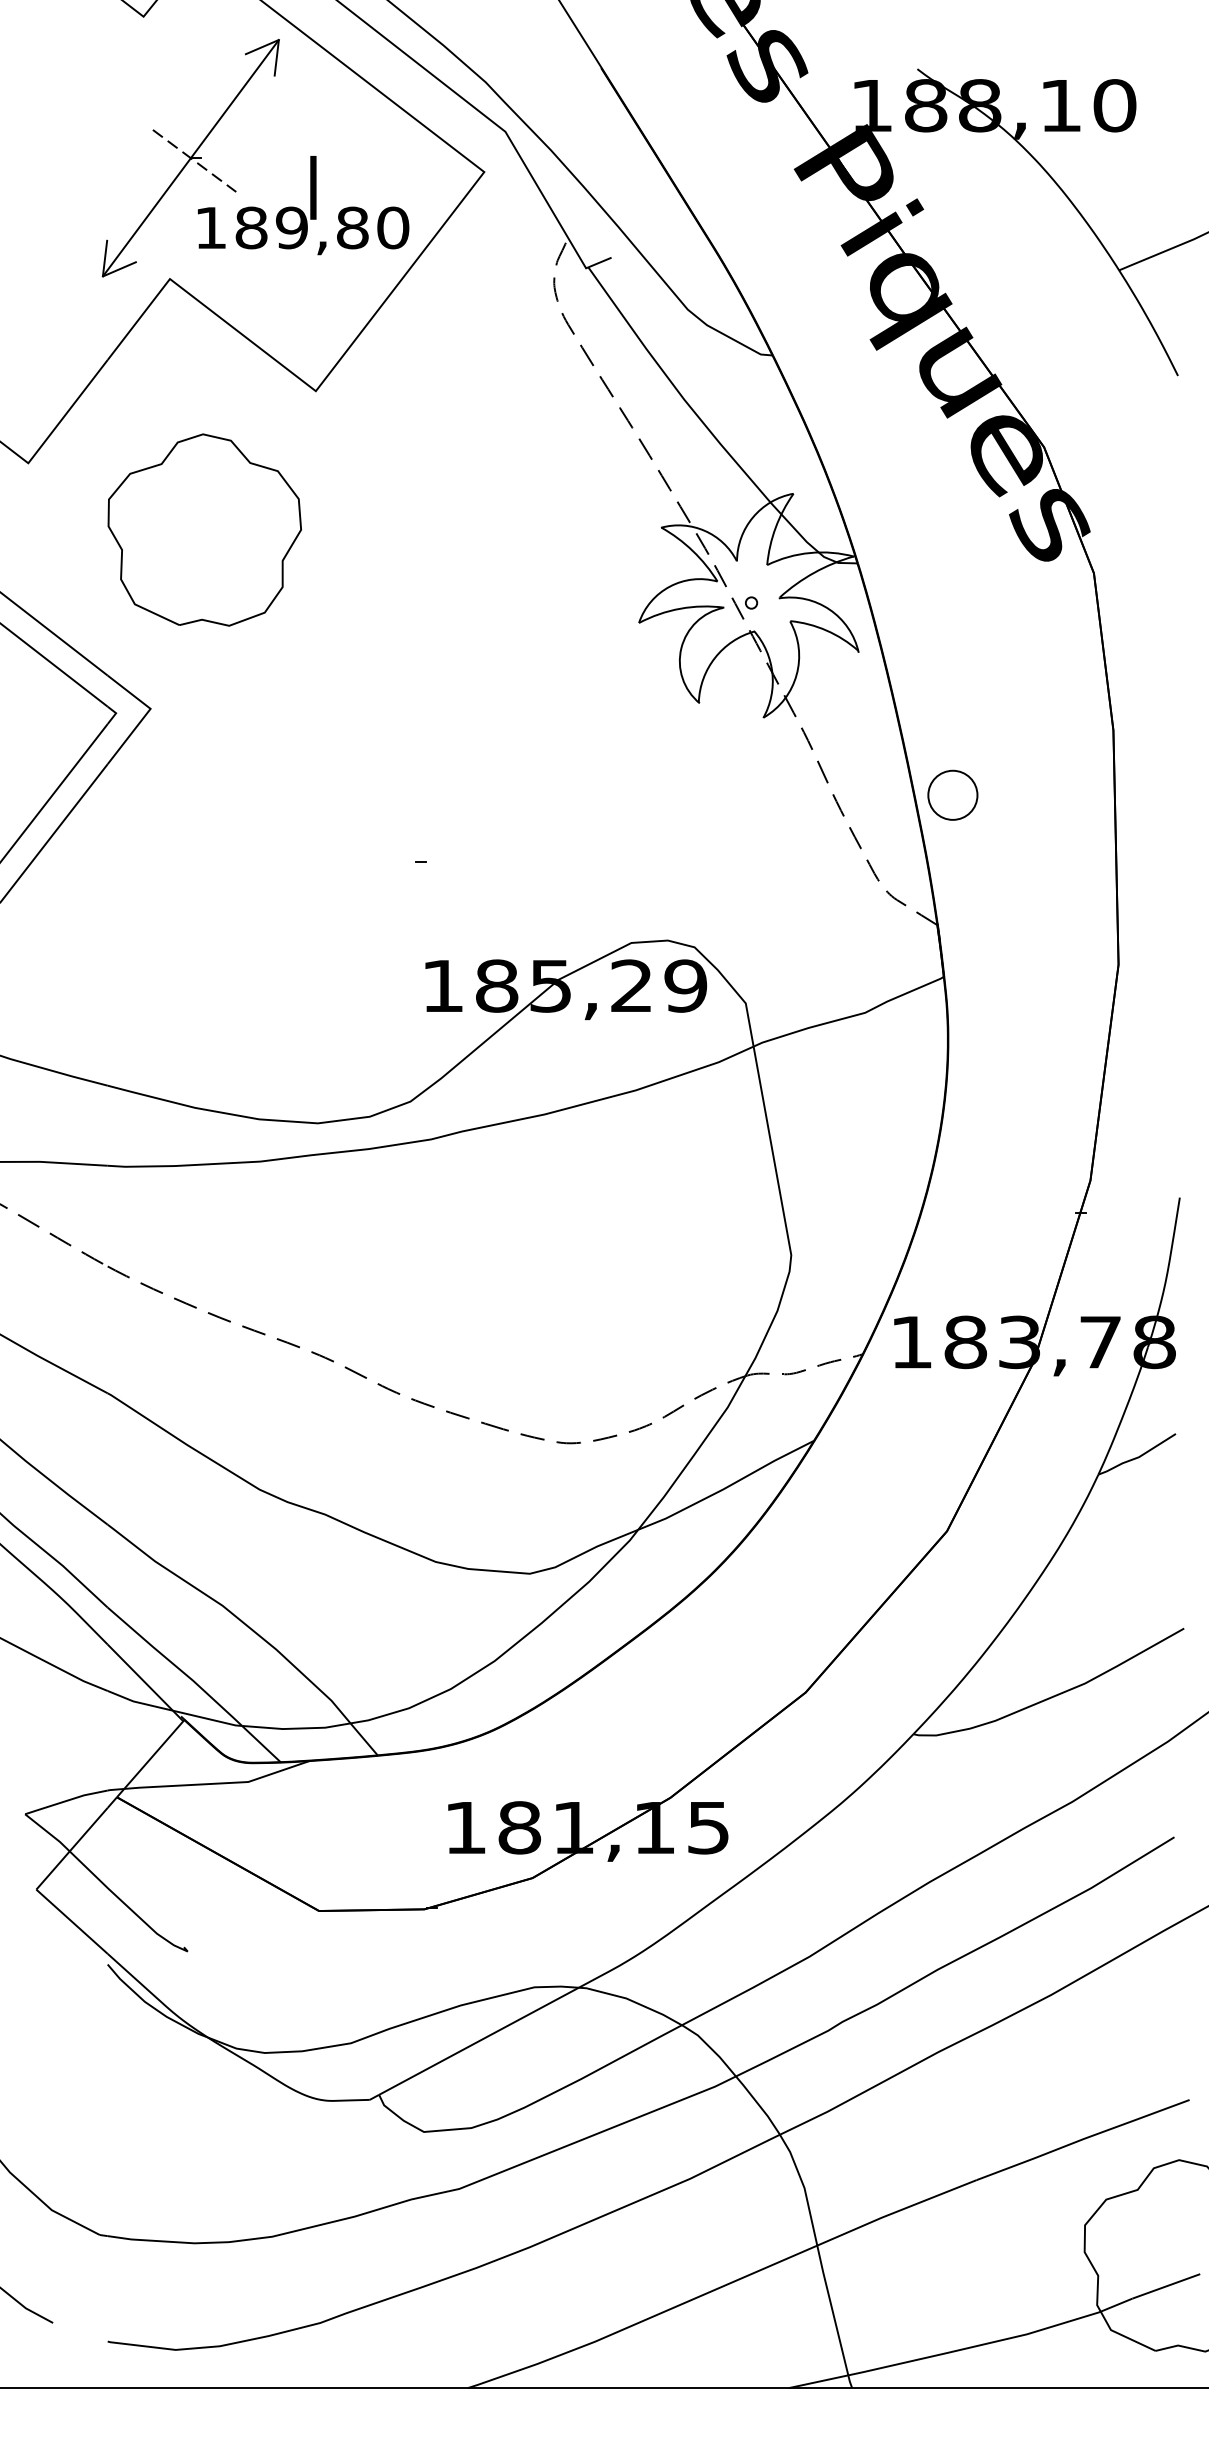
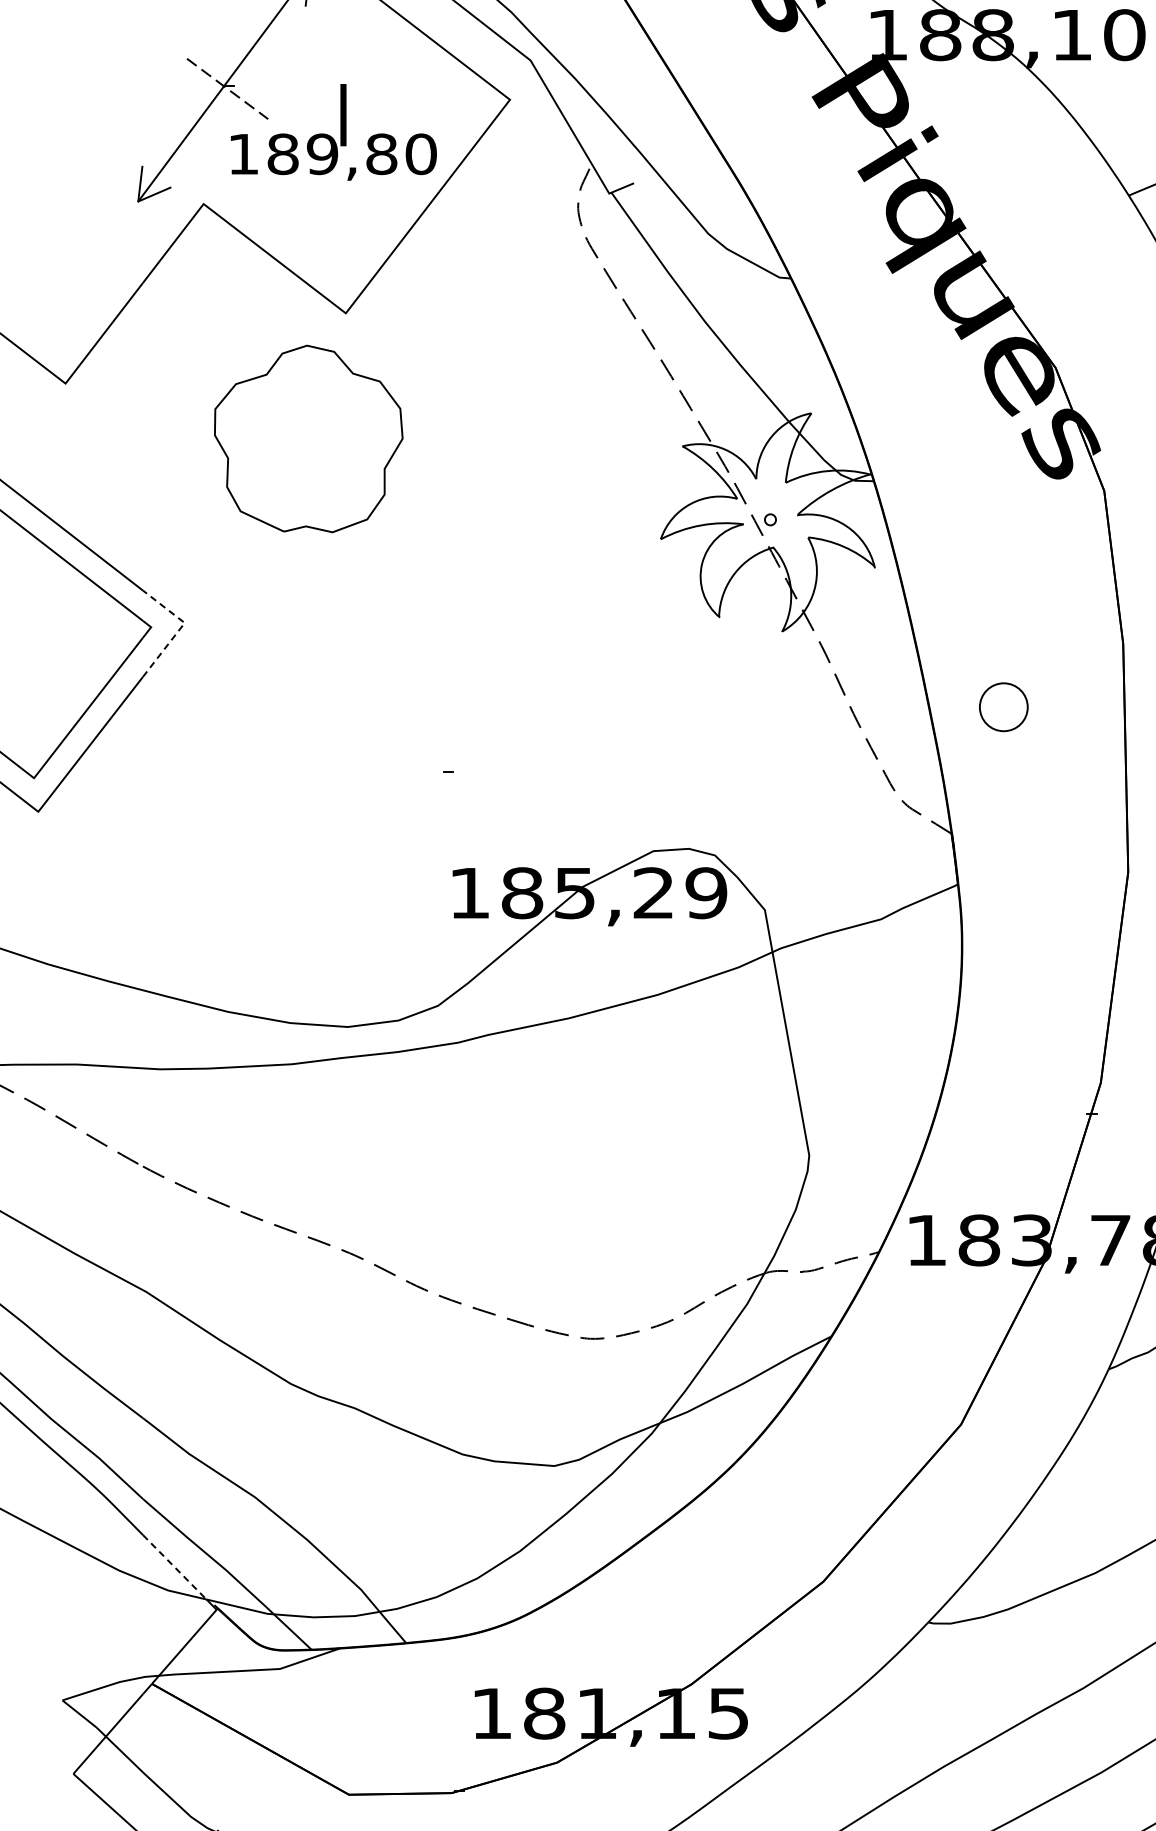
part: (204, 529) -> (308, 438), moved
line: (146, 714) -> (180, 628), solid -> dashed
part: (952, 794) -> (1003, 706), moved
line: (140, 1677) -> (174, 1567), solid -> dashed

